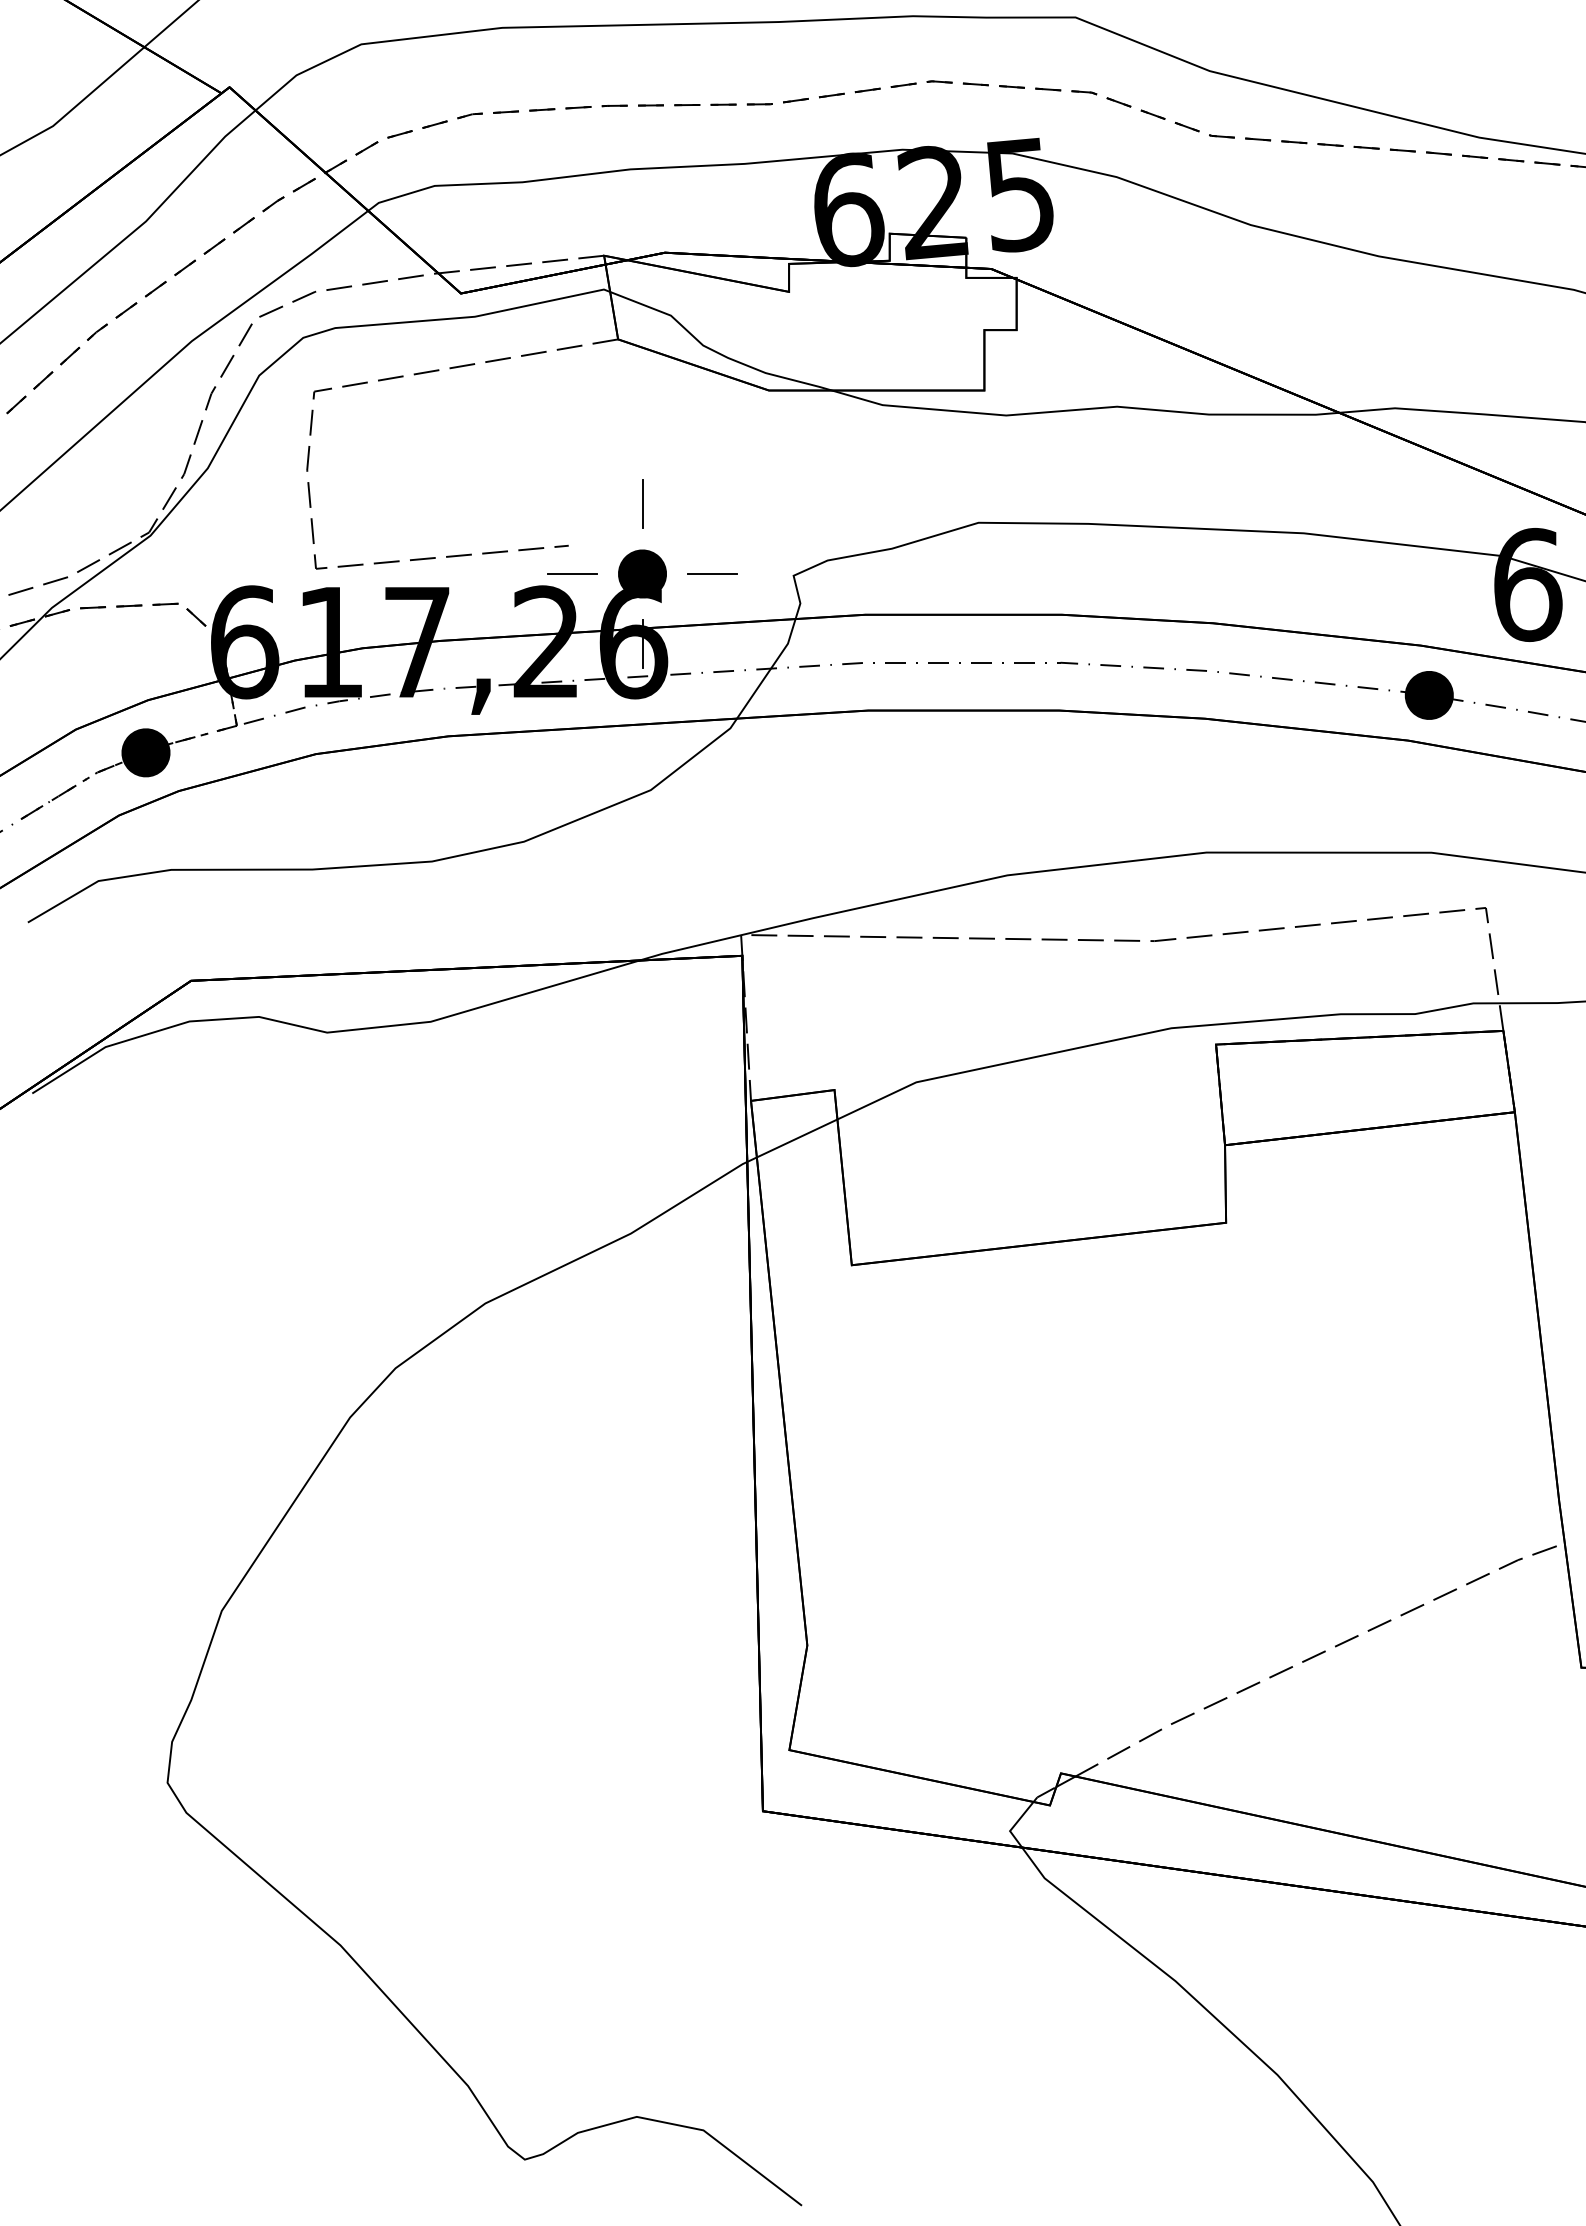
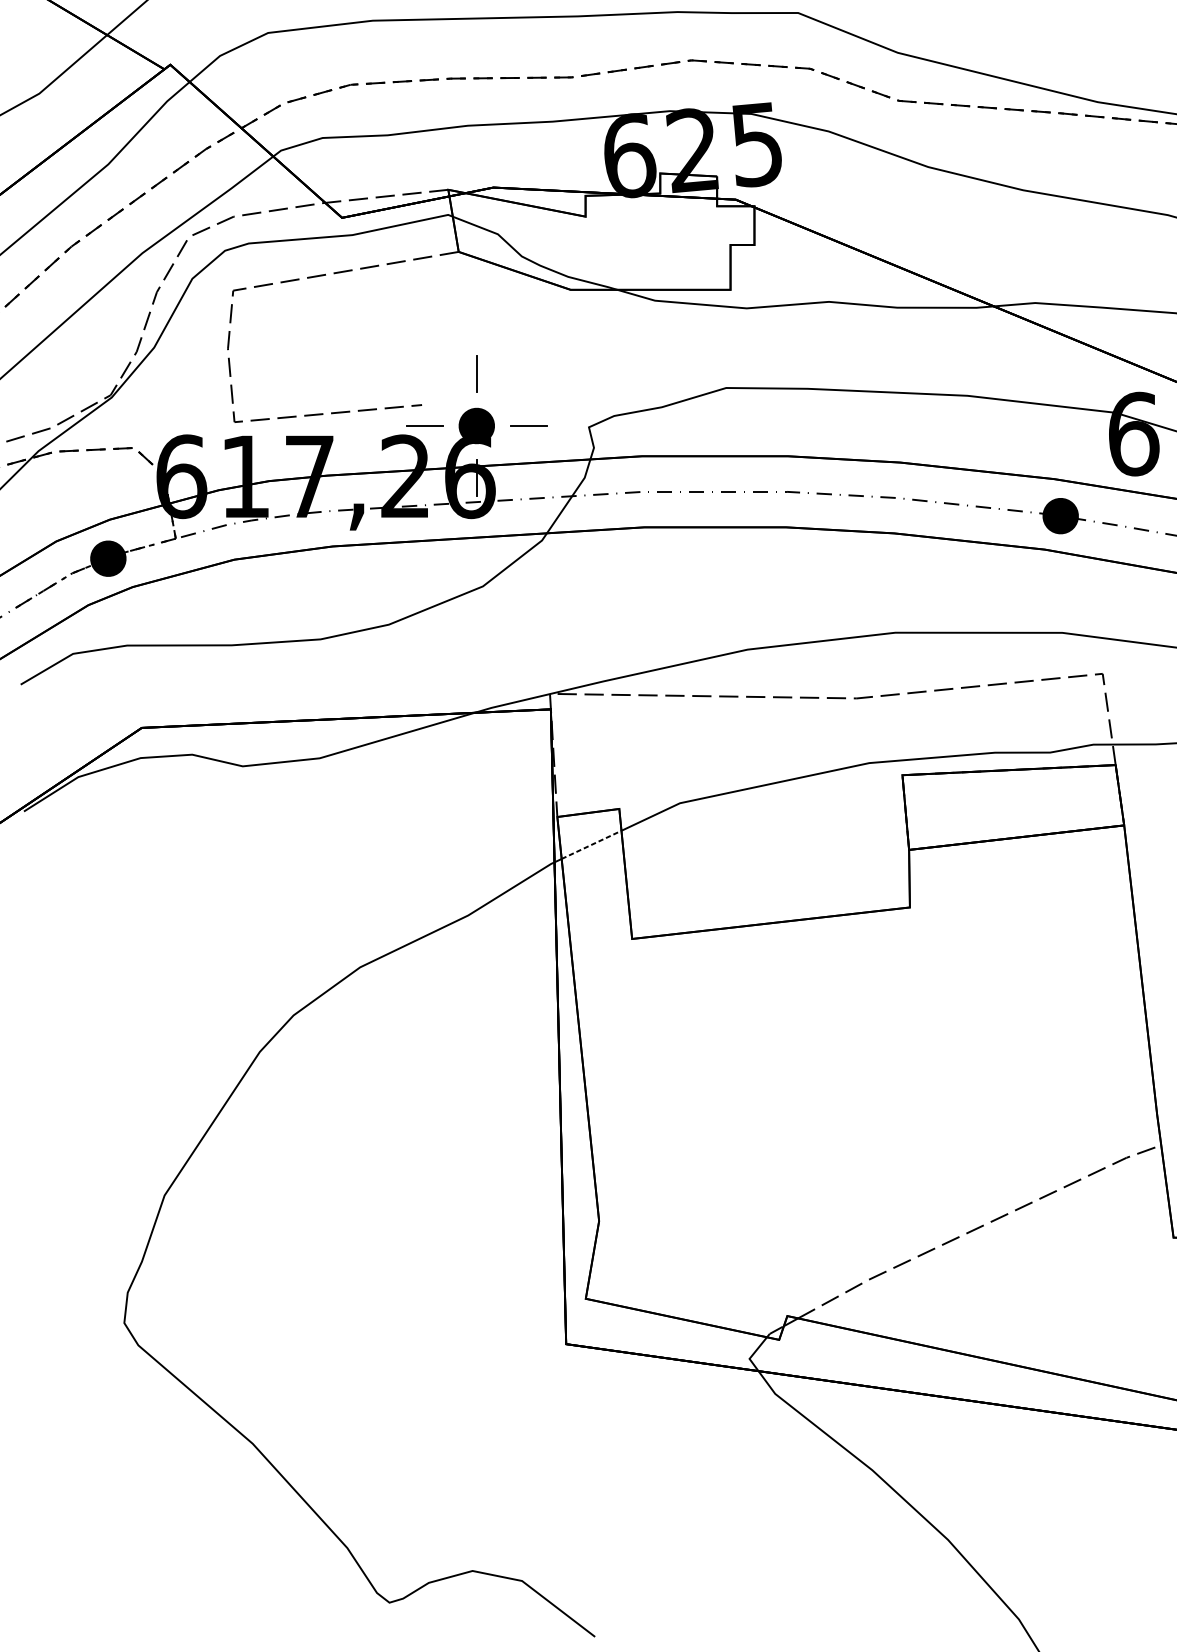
line: (797, 1138) -> (591, 844), solid -> dashed

